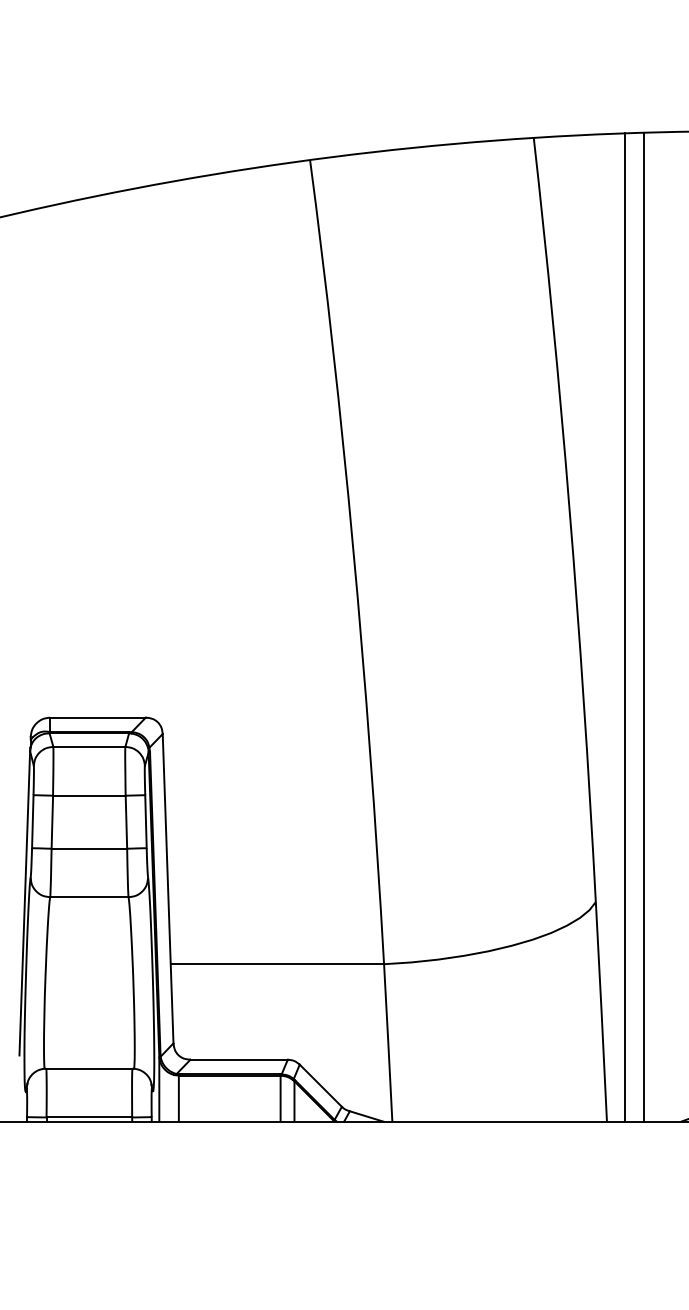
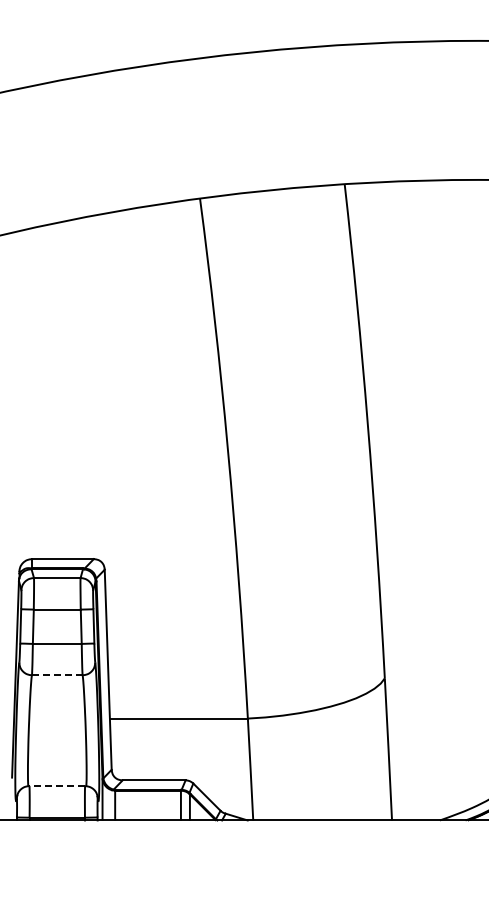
line: (624, 626) -> (403, 500), removed
line: (644, 626) -> (416, 500), removed
line: (89, 897) -> (57, 675), solid -> dashed
line: (88, 1069) -> (56, 786), solid -> dashed

